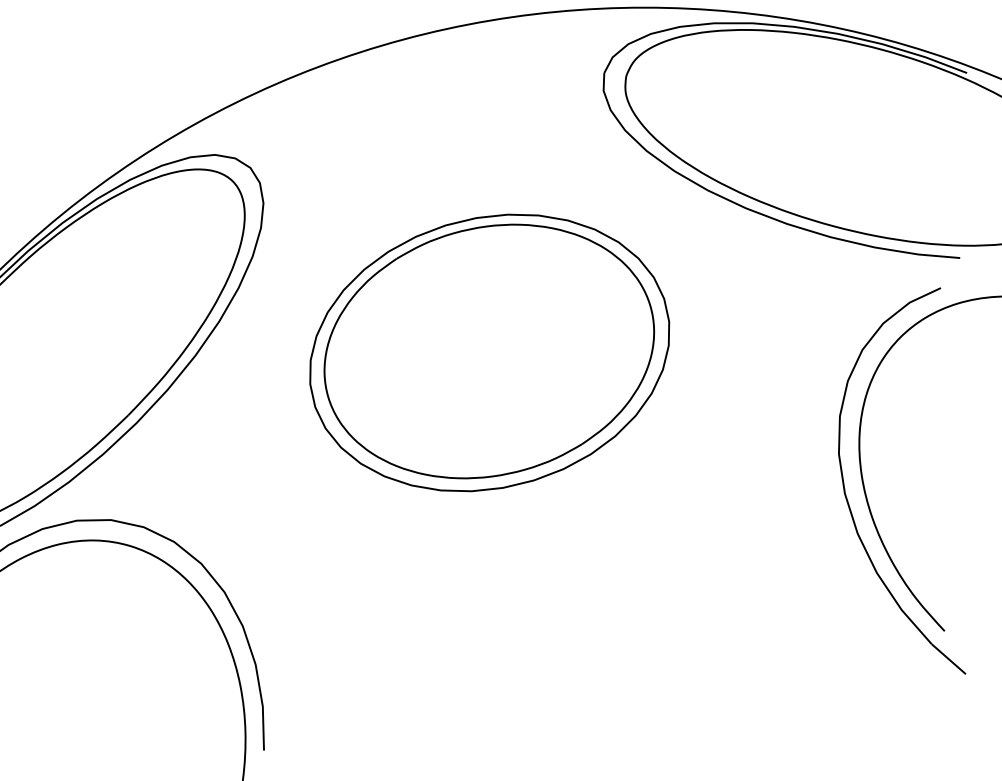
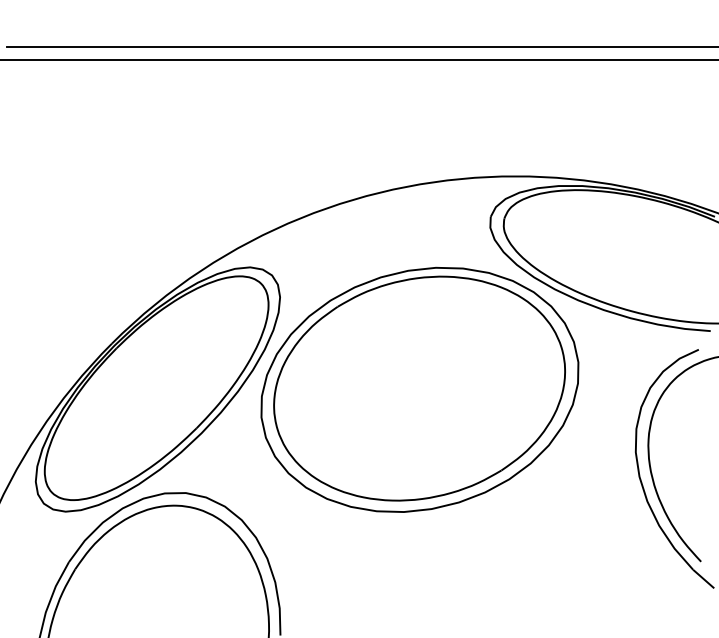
part: (488, 352) -> (419, 389), size x1.43

